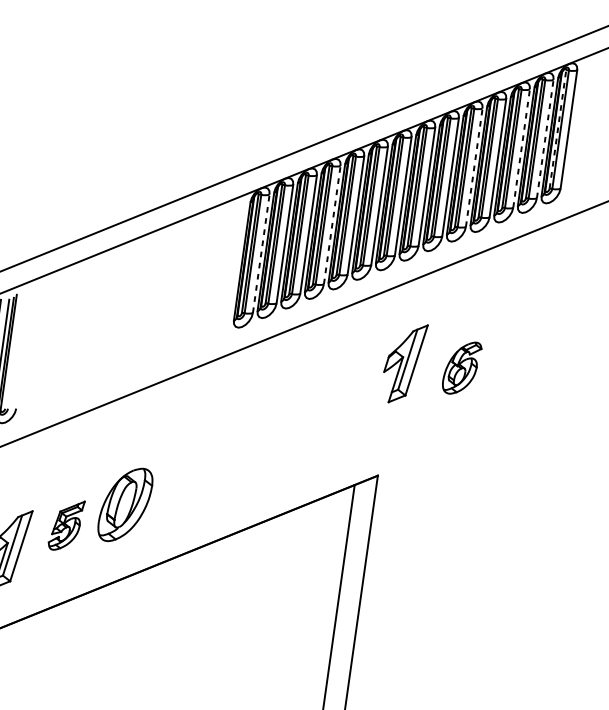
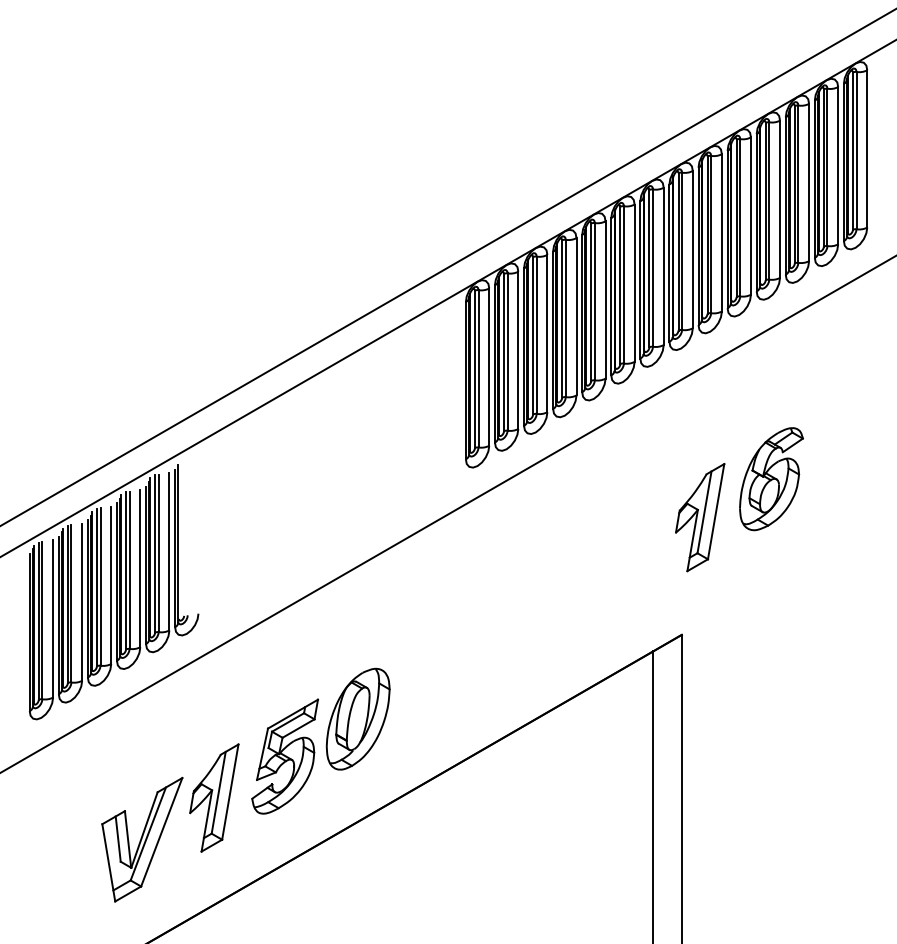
line: (557, 129) -> (852, 151), dashed -> solid
line: (545, 138) -> (838, 165), dashed -> solid
line: (521, 148) -> (809, 182), dashed -> solid
line: (473, 168) -> (750, 216), dashed -> solid
line: (332, 224) -> (576, 316), dashed -> solid
line: (261, 254) -> (489, 367), dashed -> solid
part: (404, 363) -> (700, 517), moved
part: (461, 368) -> (771, 479), size x1.43
part: (65, 525) -> (284, 756), size x1.67

